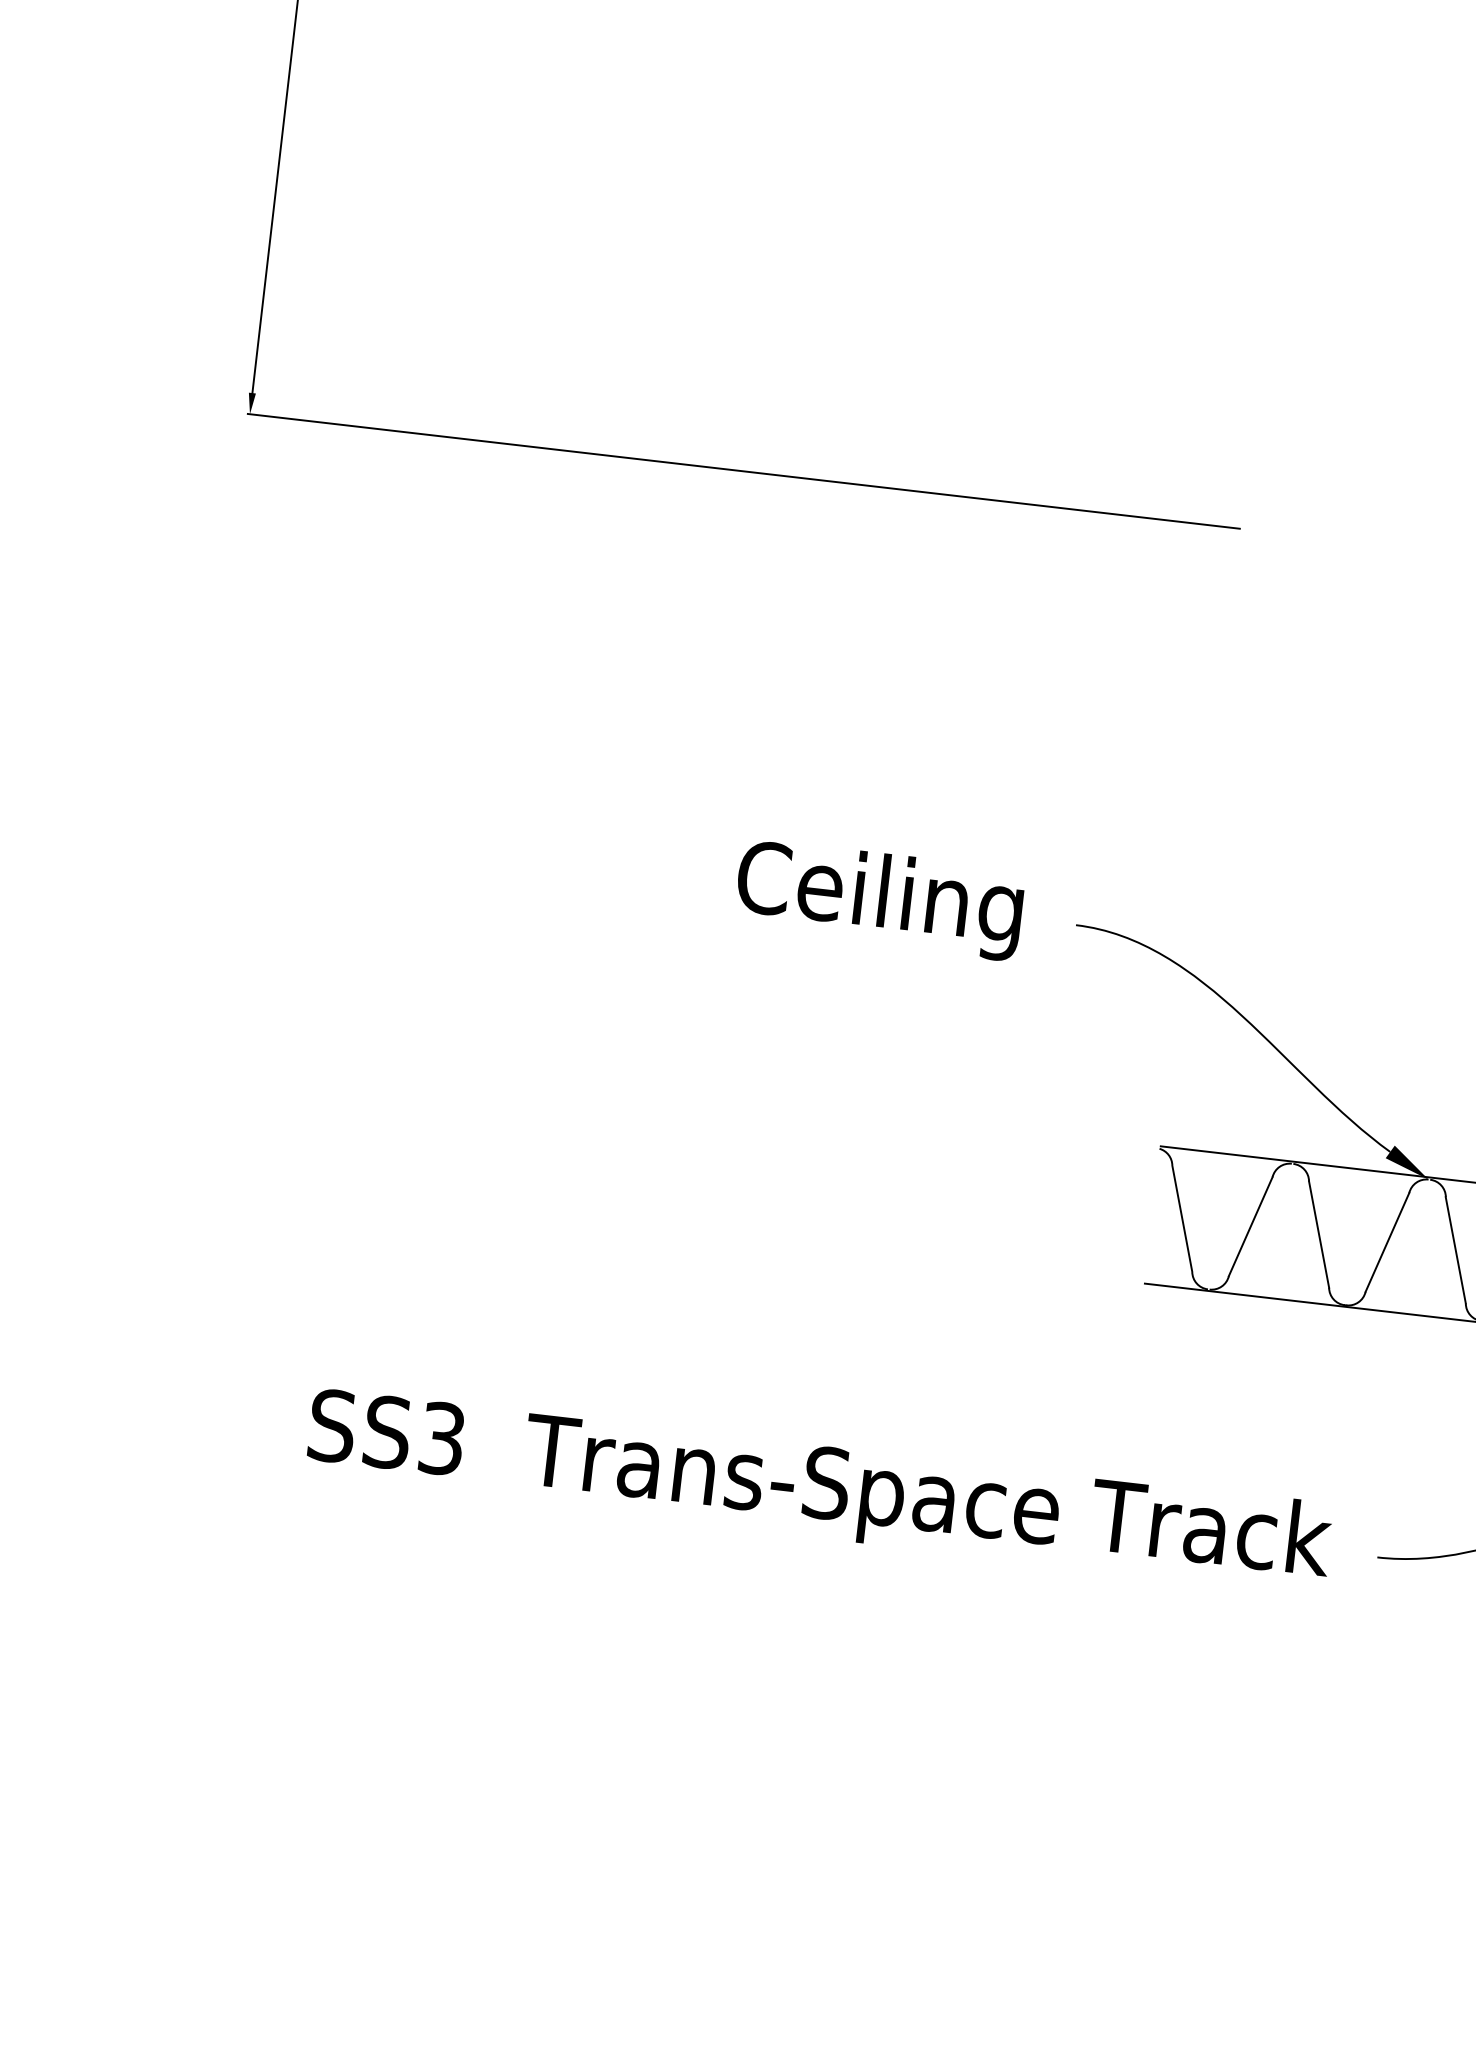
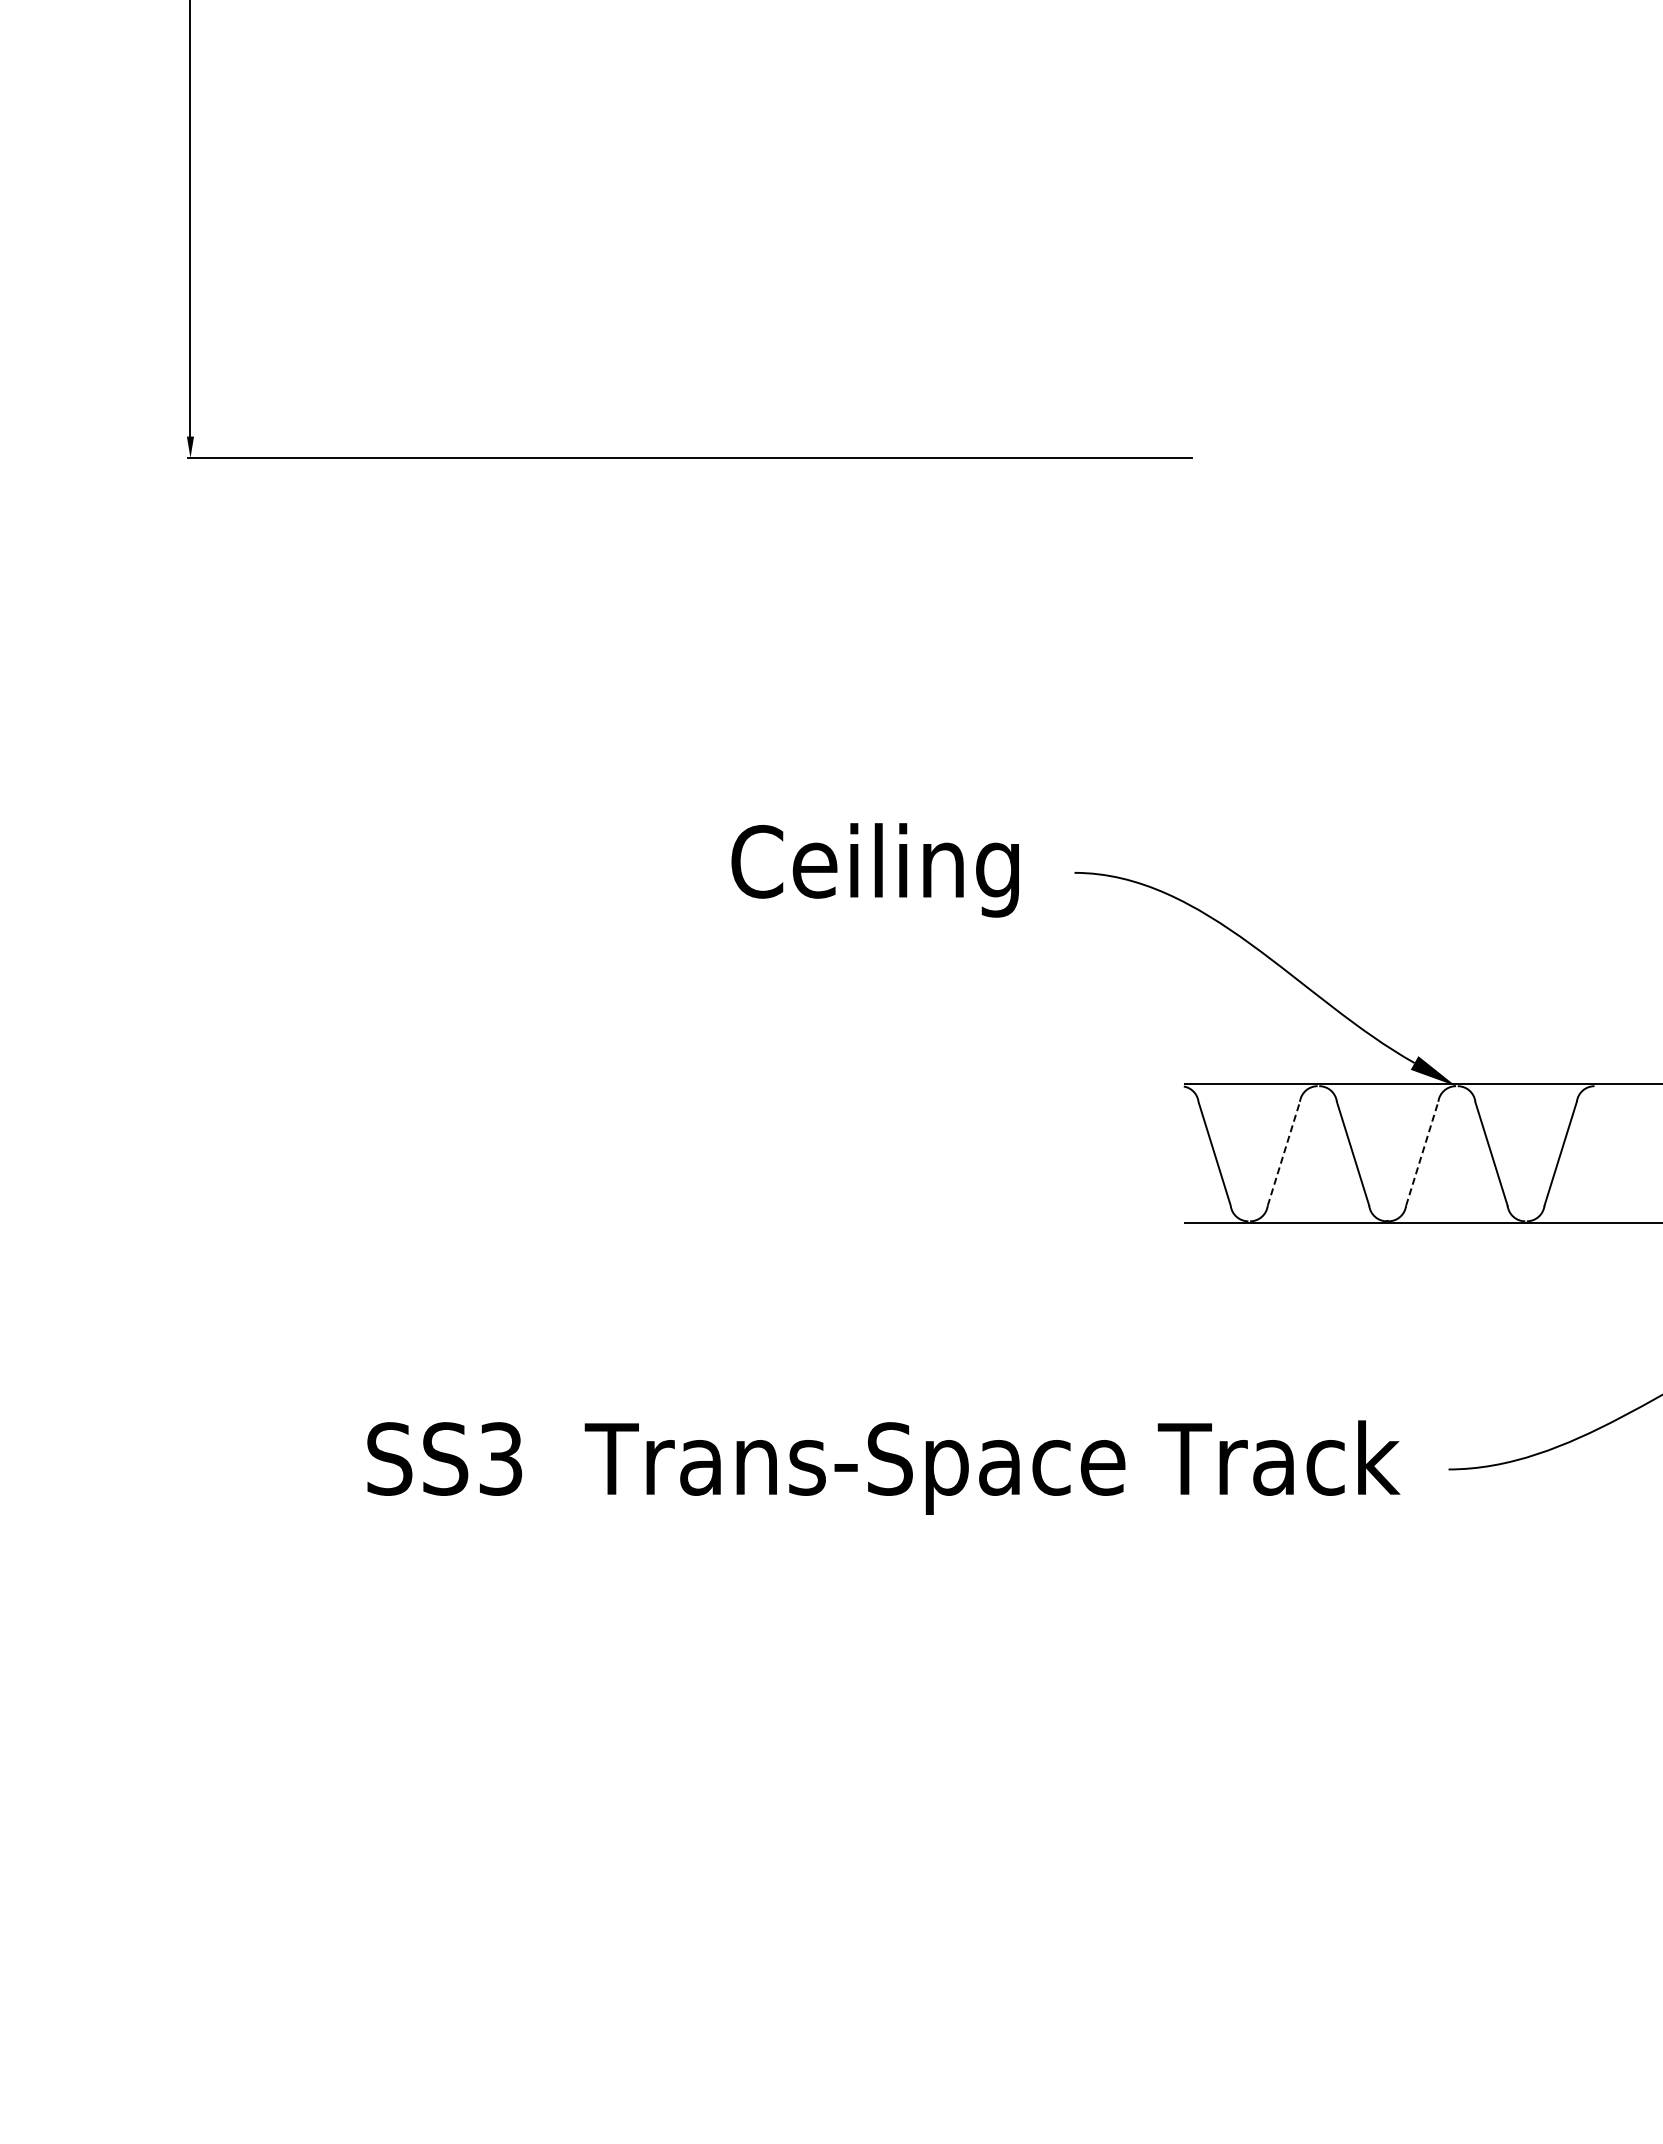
line: (1251, 1226) -> (1284, 1153), solid -> dashed
line: (1387, 1242) -> (1422, 1153), solid -> dashed

